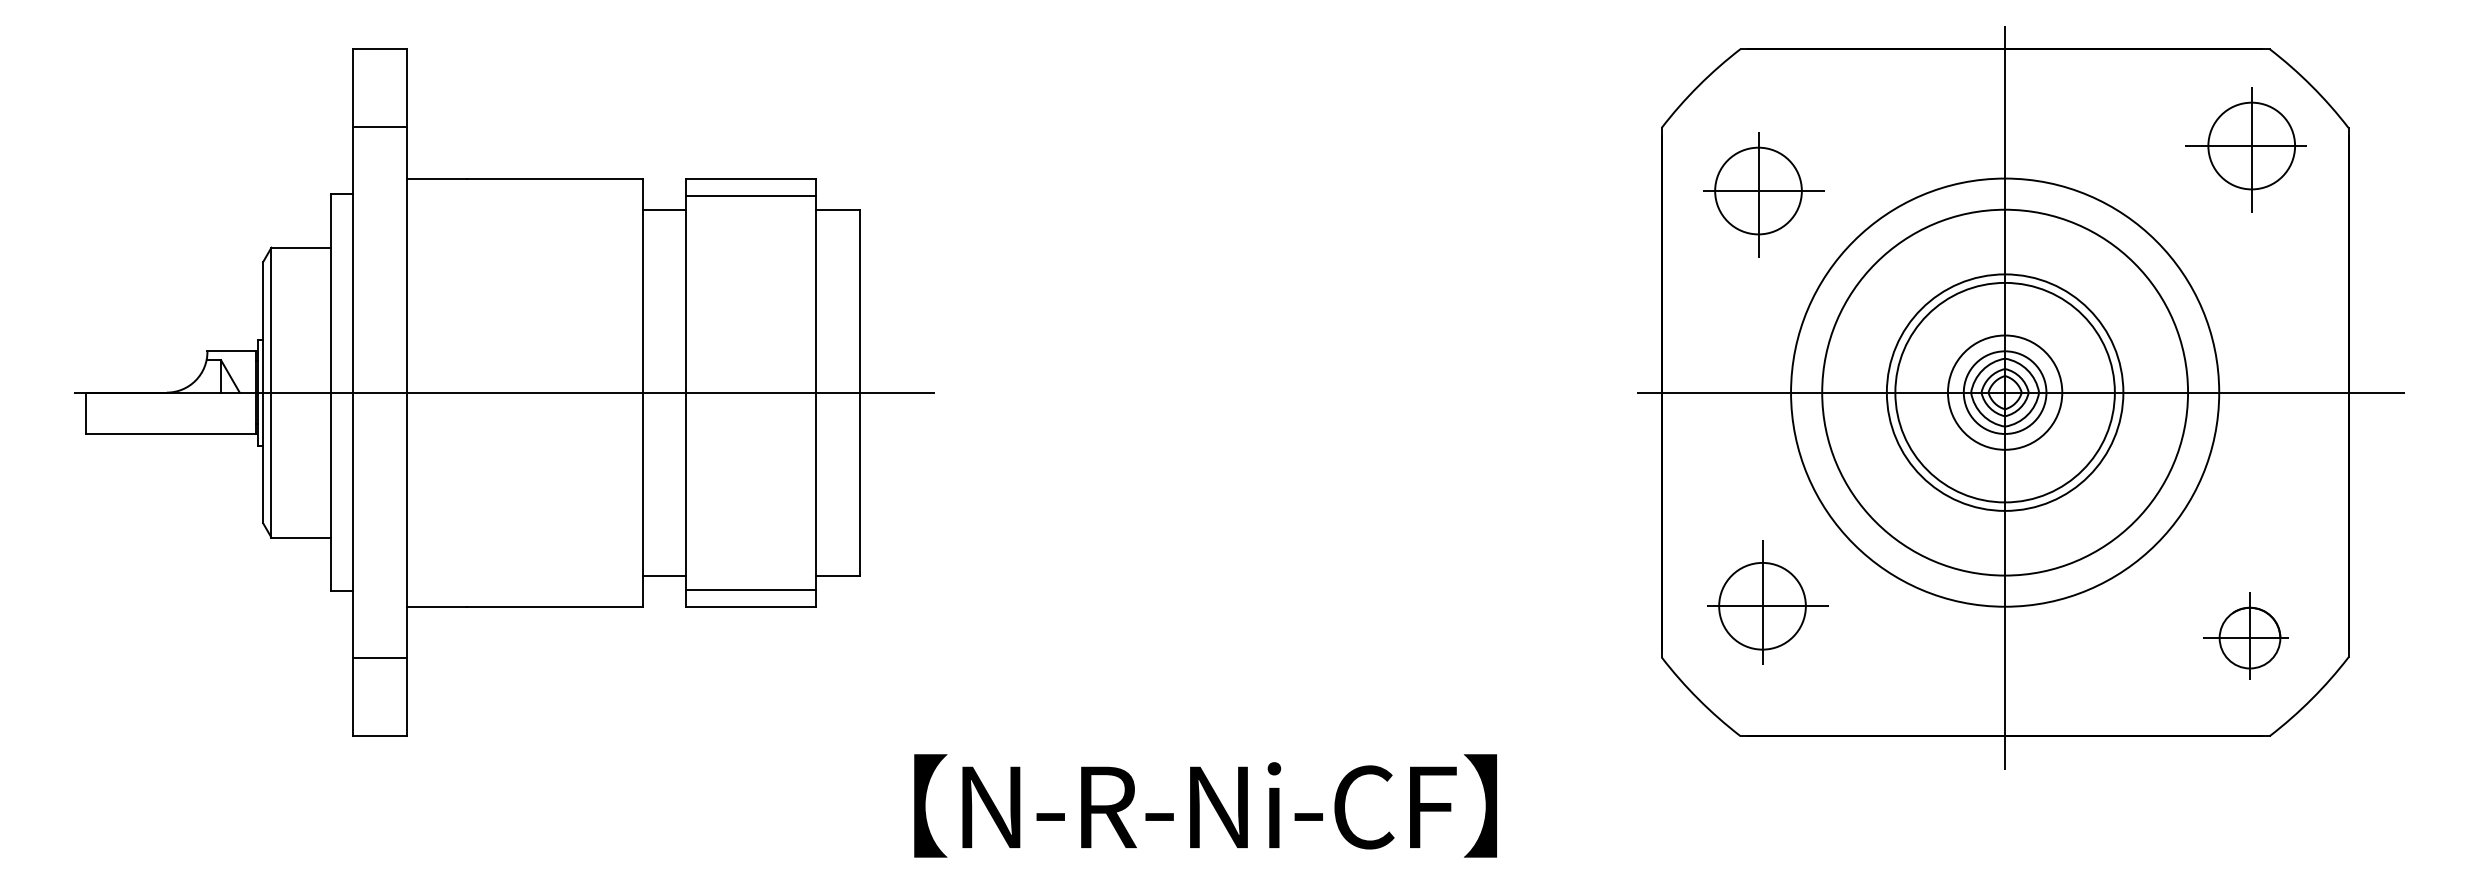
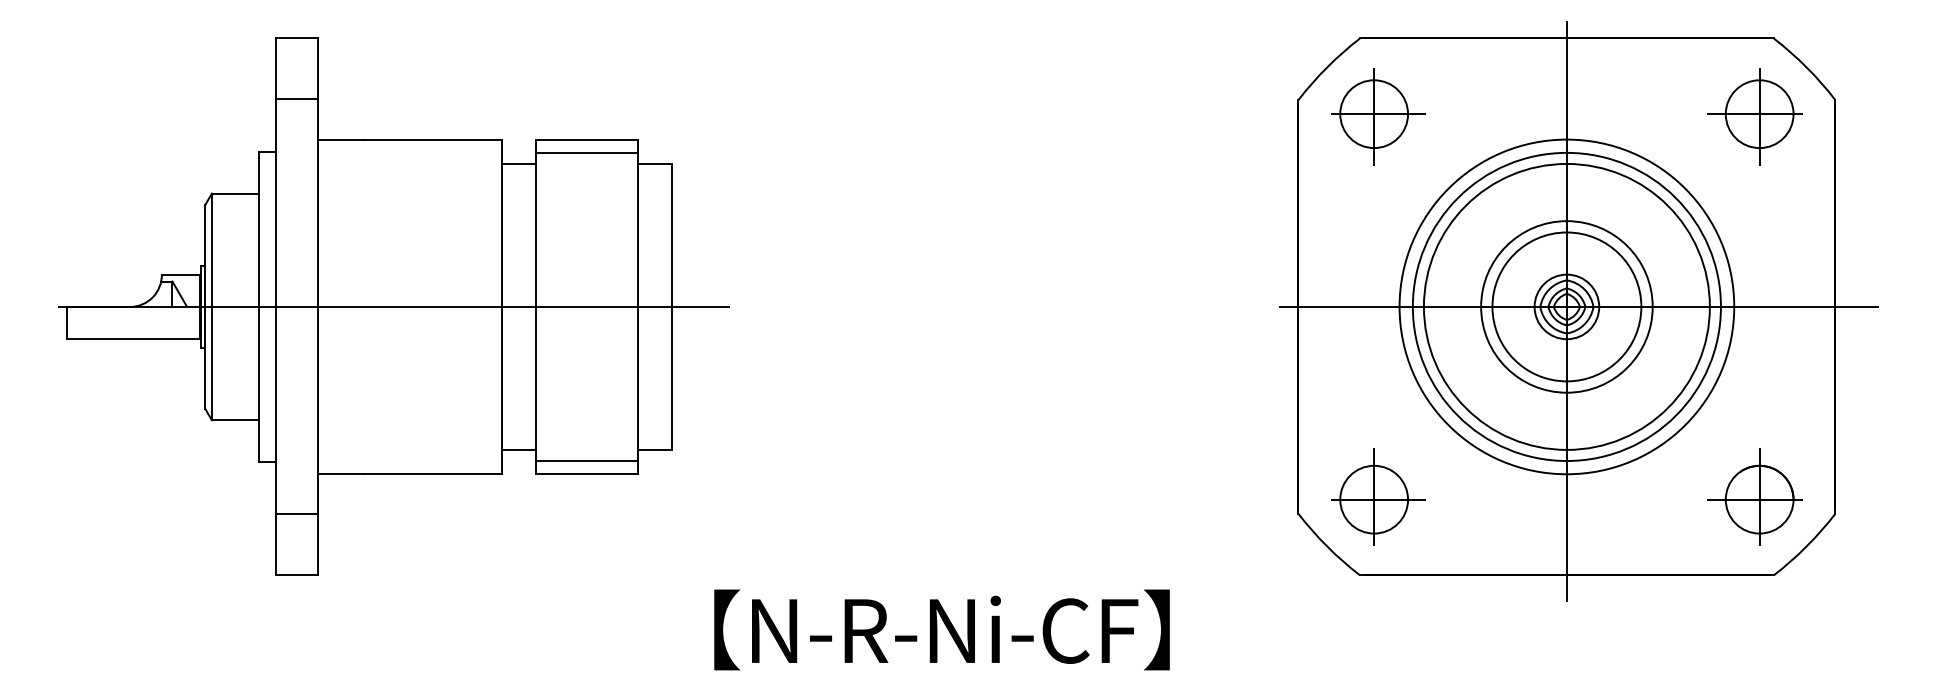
part: (1763, 194) -> (1378, 116), moved
circle: (2004, 392) -> (1566, 306), size x1.67
circle: (2005, 392) -> (1567, 306), size x1.67
part: (1767, 602) -> (1378, 496), moved
part: (2245, 635) -> (1754, 496), size x1.43

